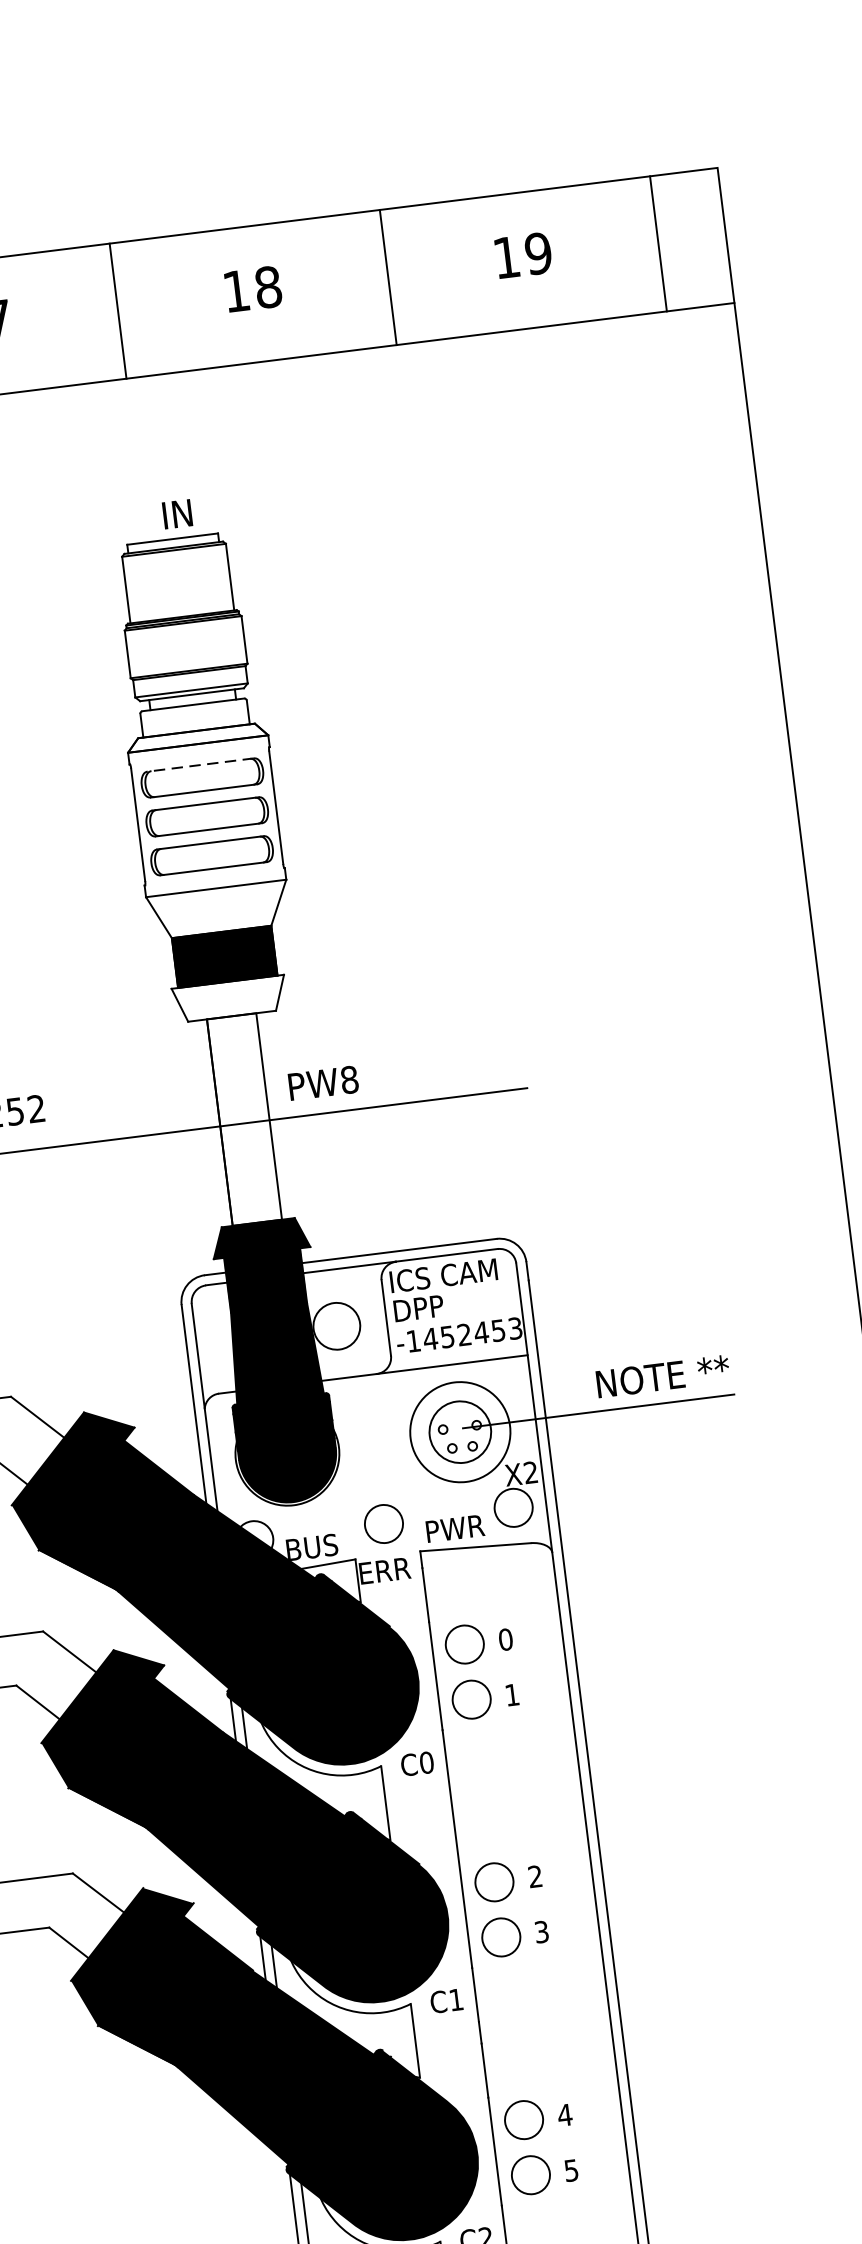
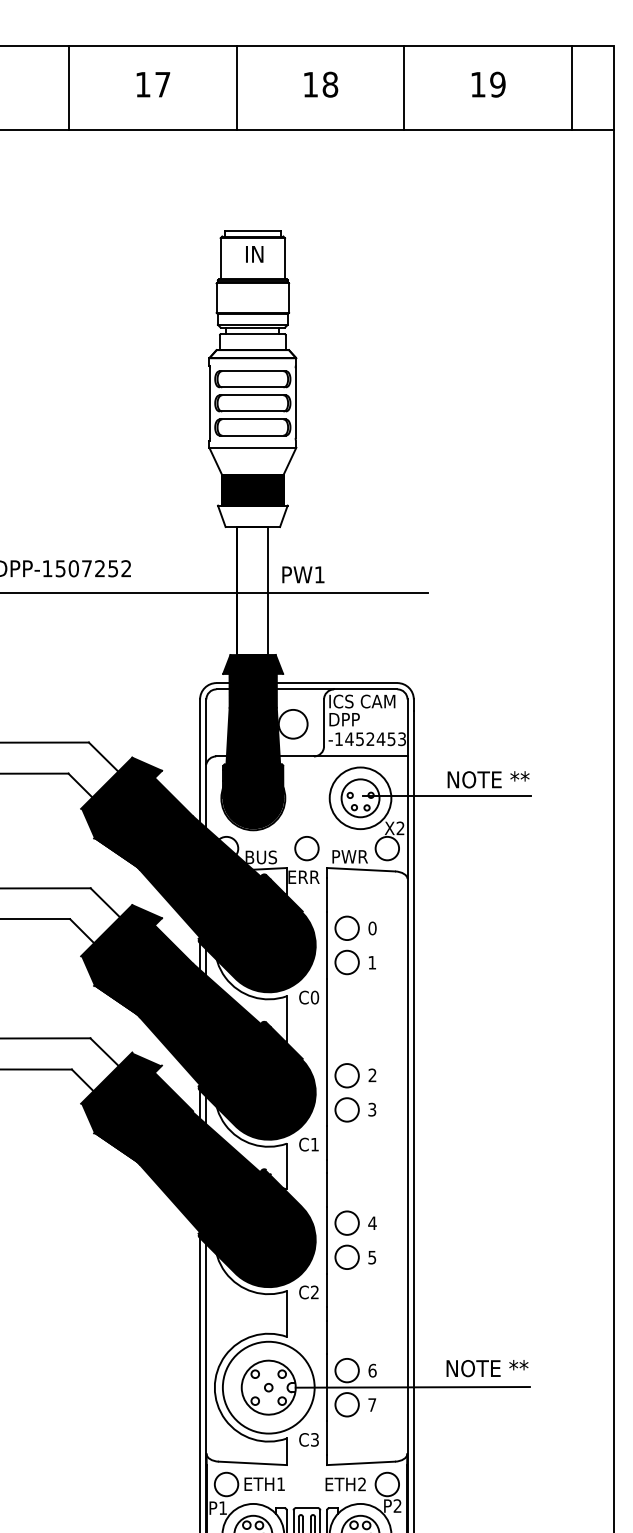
text: (177, 514) -> (254, 254), moved
line: (200, 765) -> (252, 371), dashed -> solid
text: (349, 1079) -> (319, 574), PW8 -> PW1

